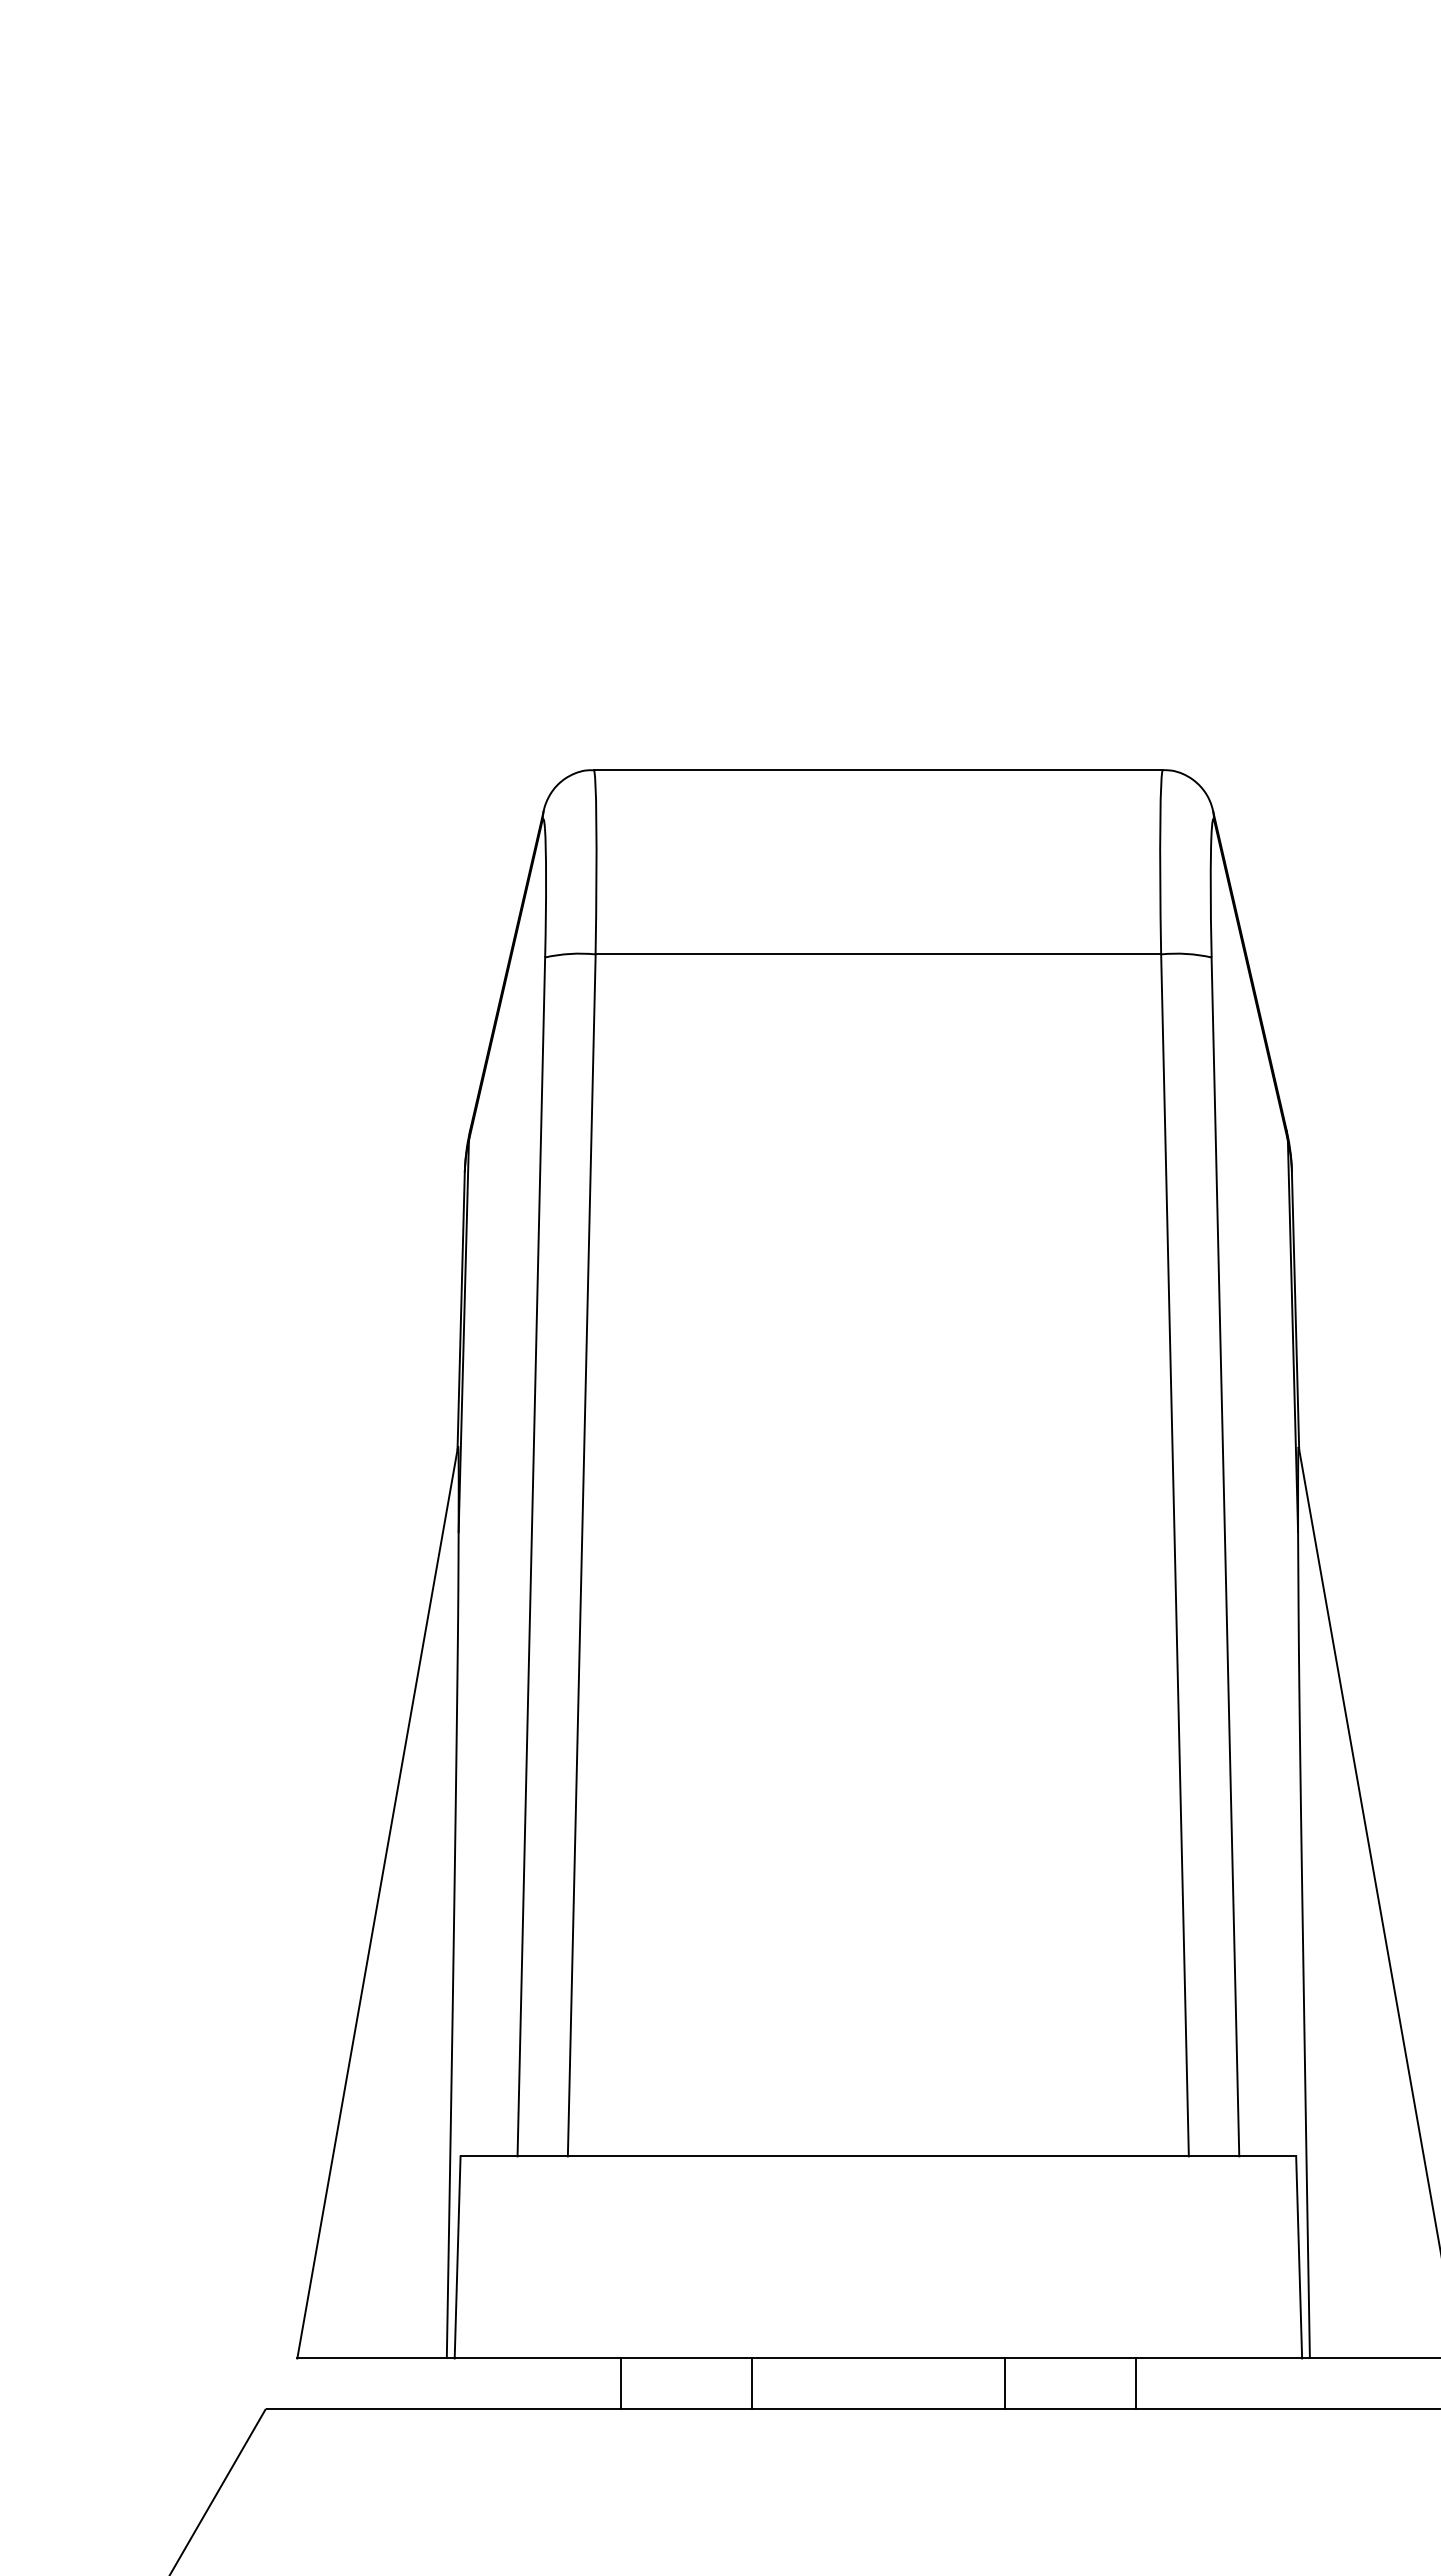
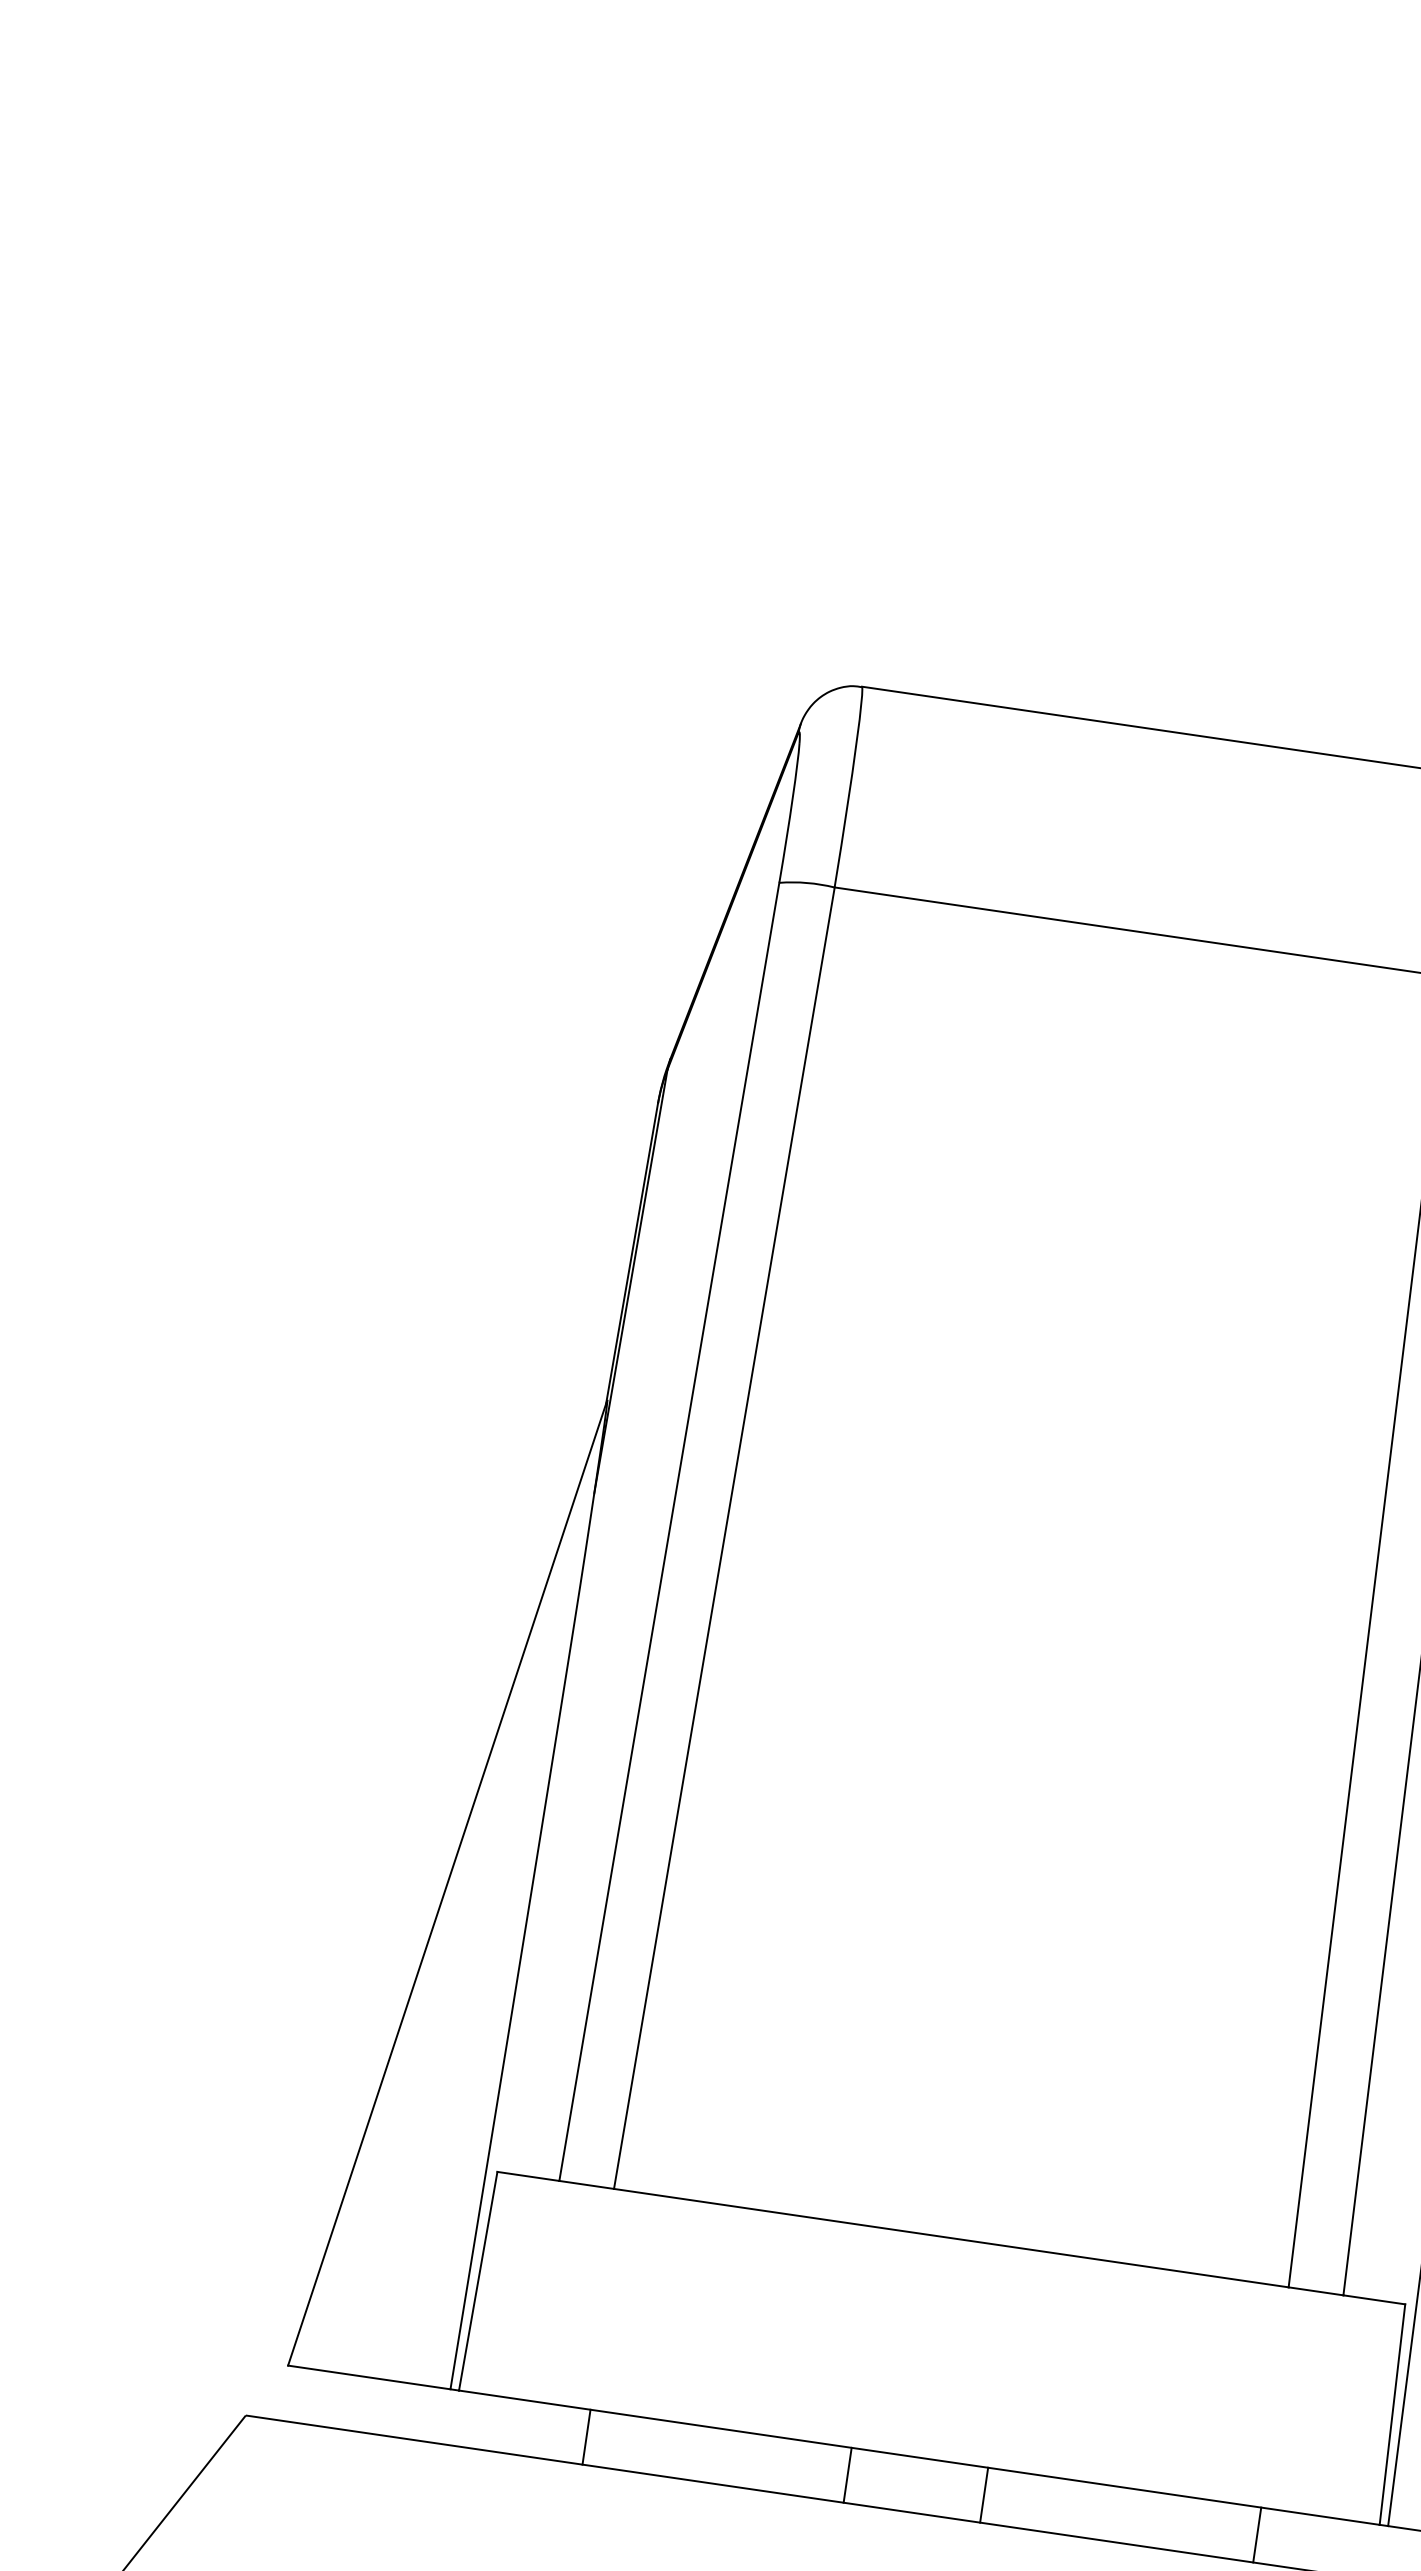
line: (620, 2383) -> (586, 2436), moved
line: (752, 2383) -> (848, 2475), moved
line: (1004, 2383) -> (983, 2494), moved
line: (1136, 2383) -> (1257, 2534), moved

